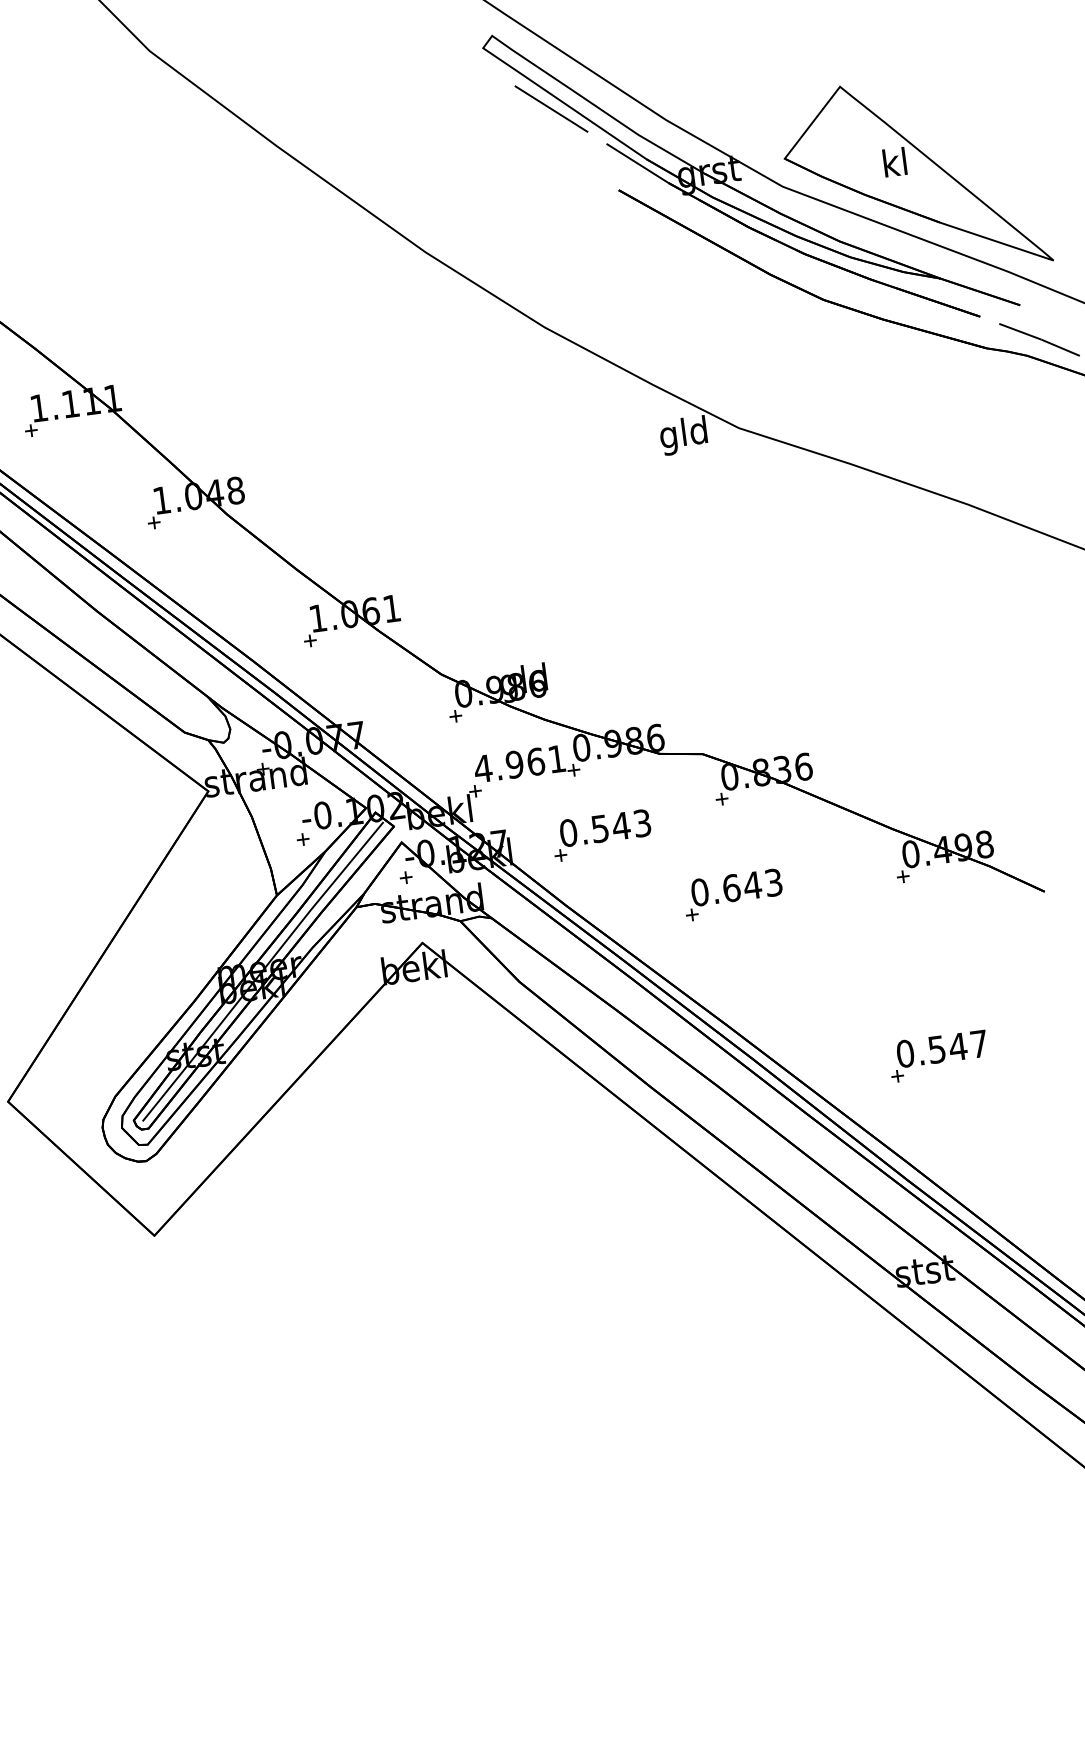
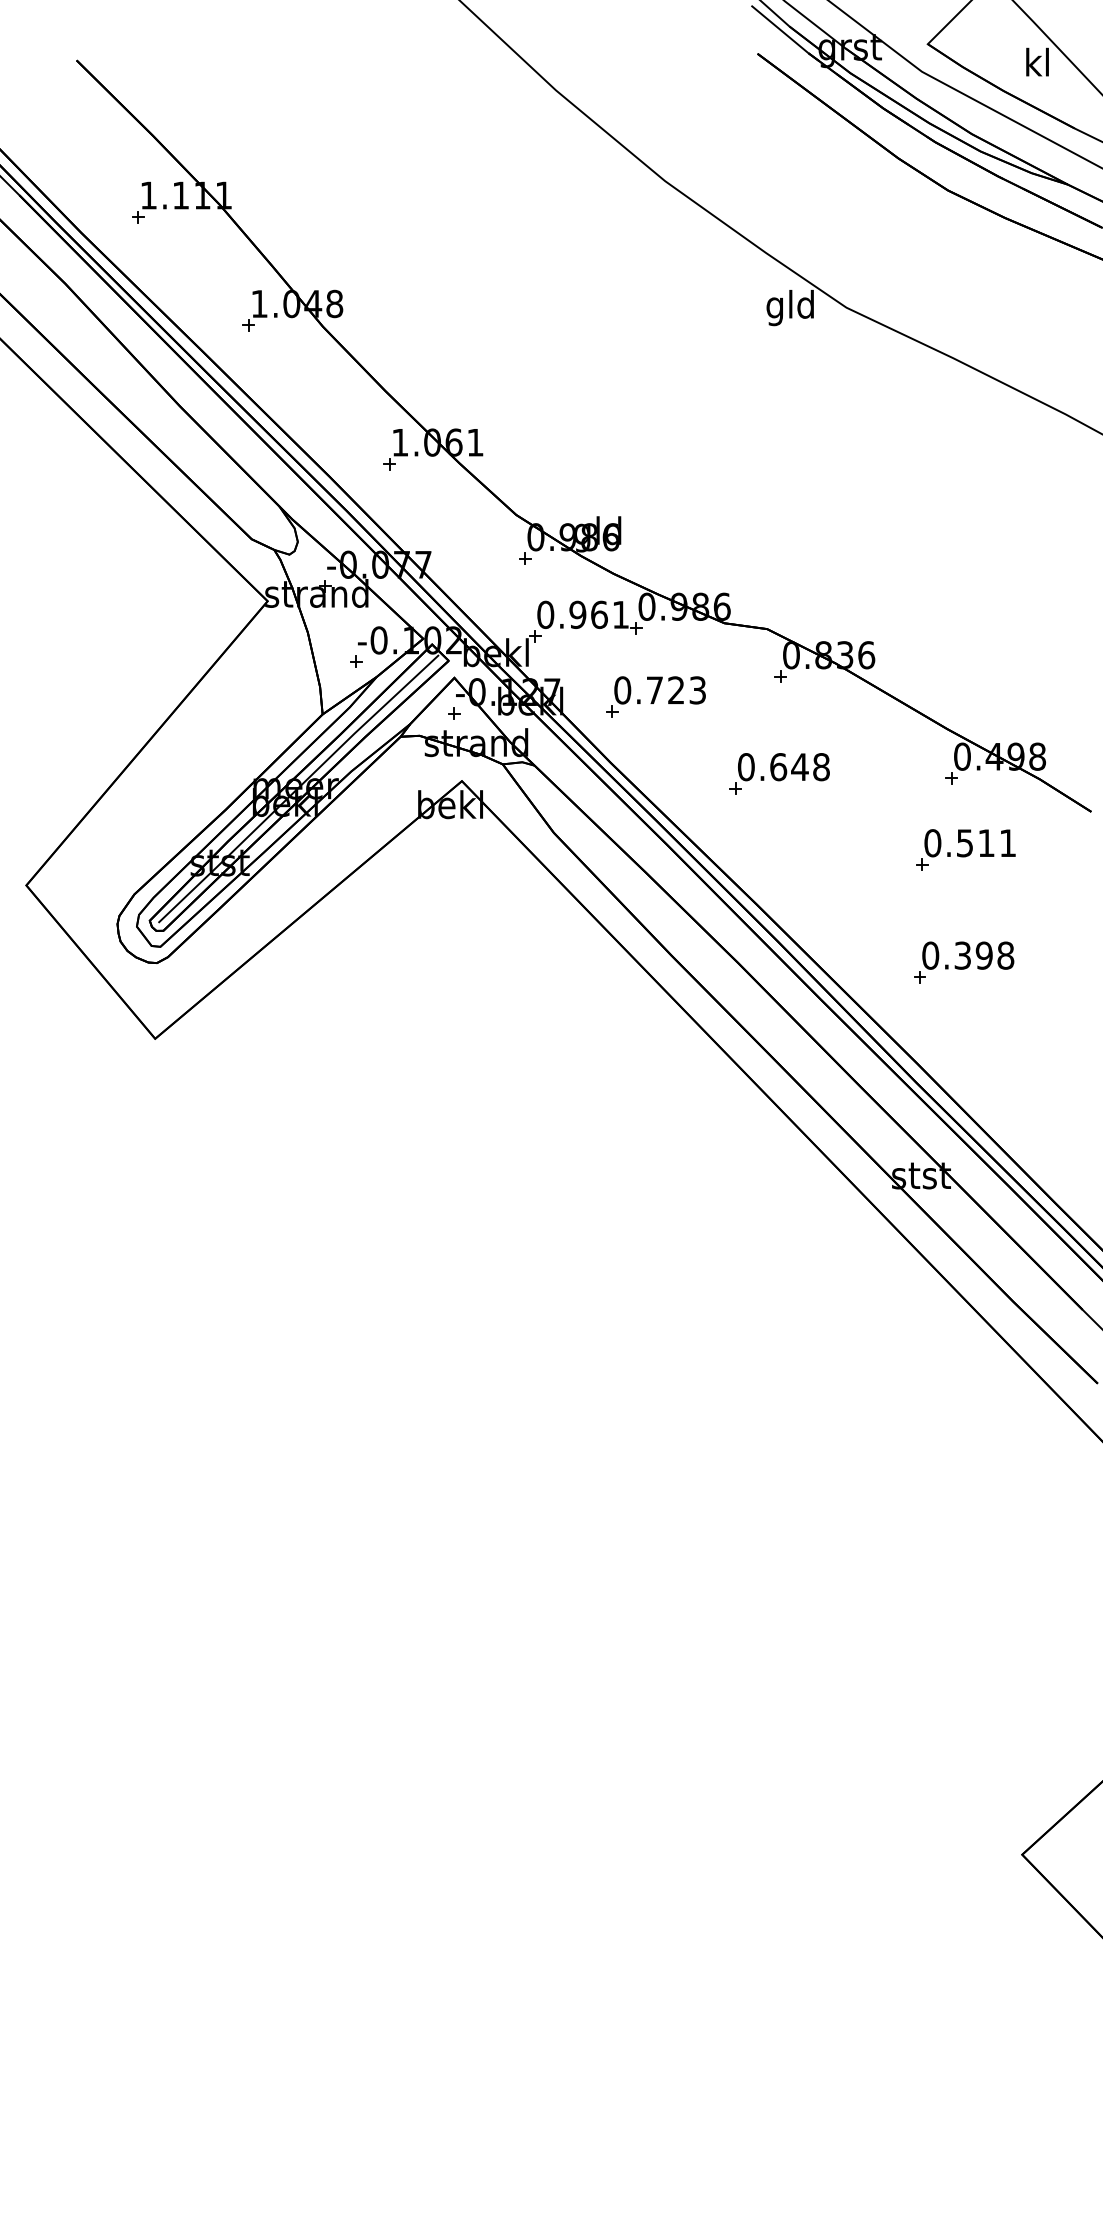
text: (482, 768) -> (545, 614), 4.961 -> 0.961
text: (610, 827) -> (665, 690), 0.543 -> 0.723
text: (773, 883) -> (821, 767), 0.643 -> 0.648
part: (925, 944) -> (965, 849), added
text: (958, 1046) -> (984, 955), 0.547 -> 0.398

